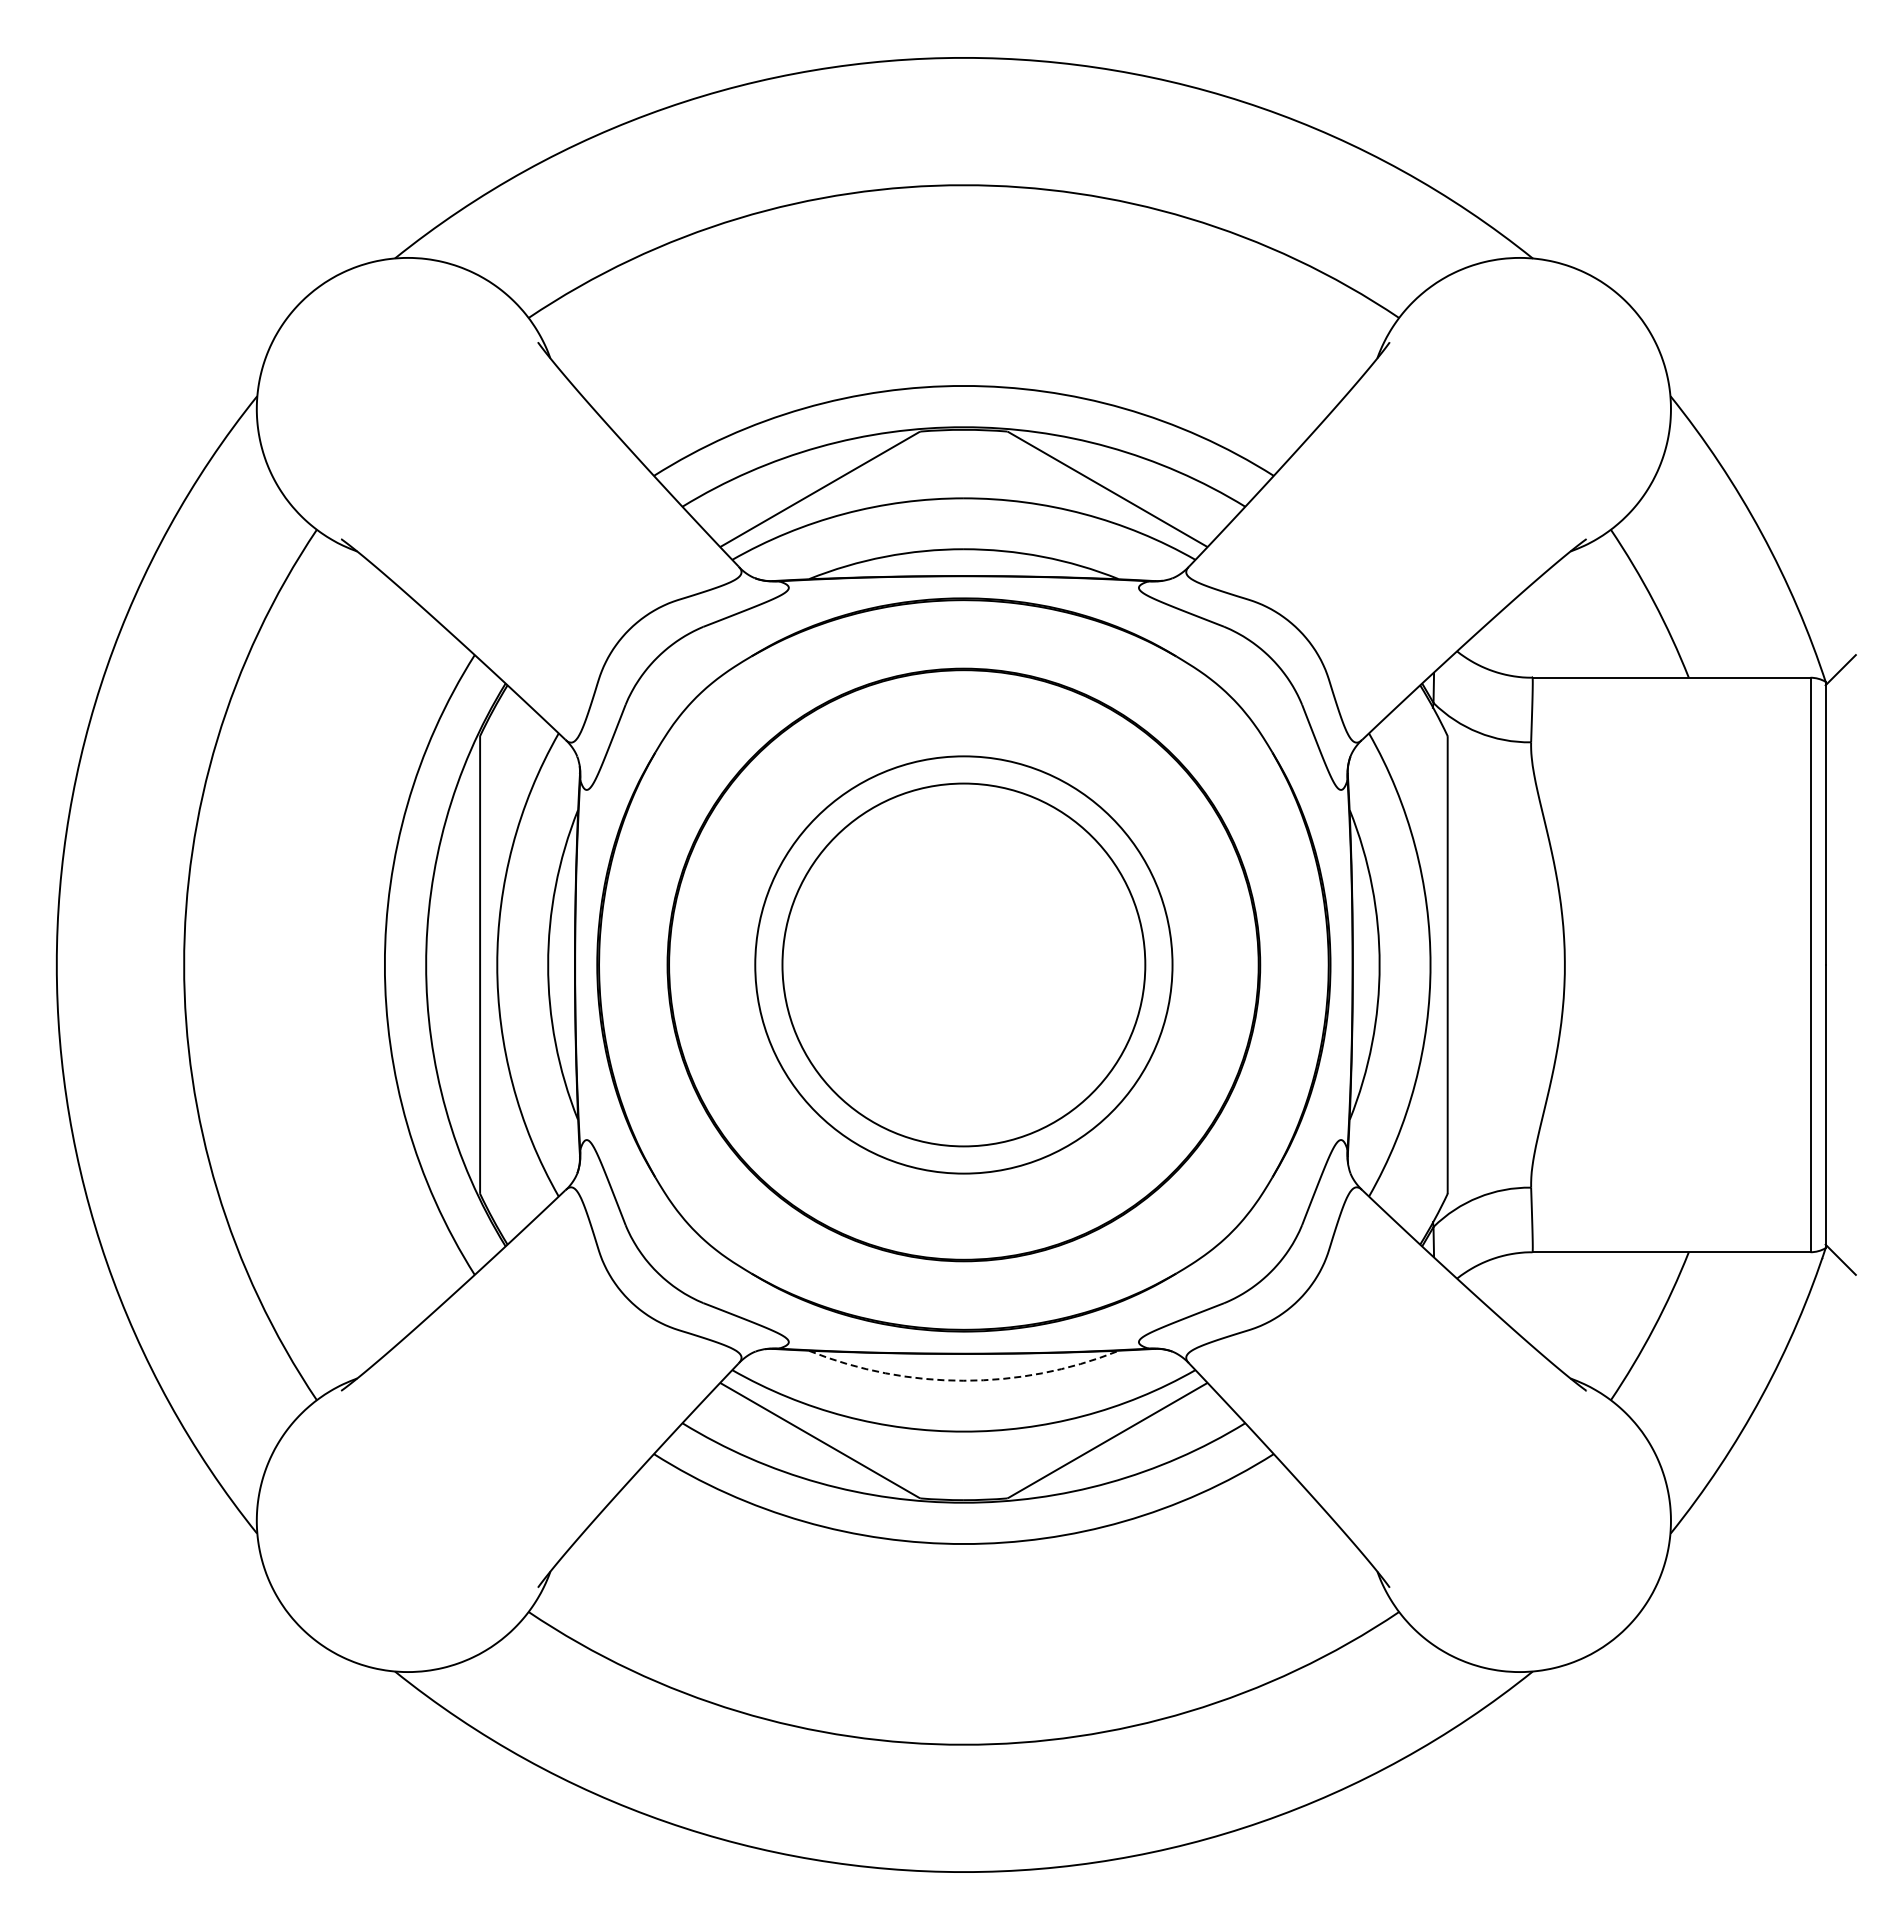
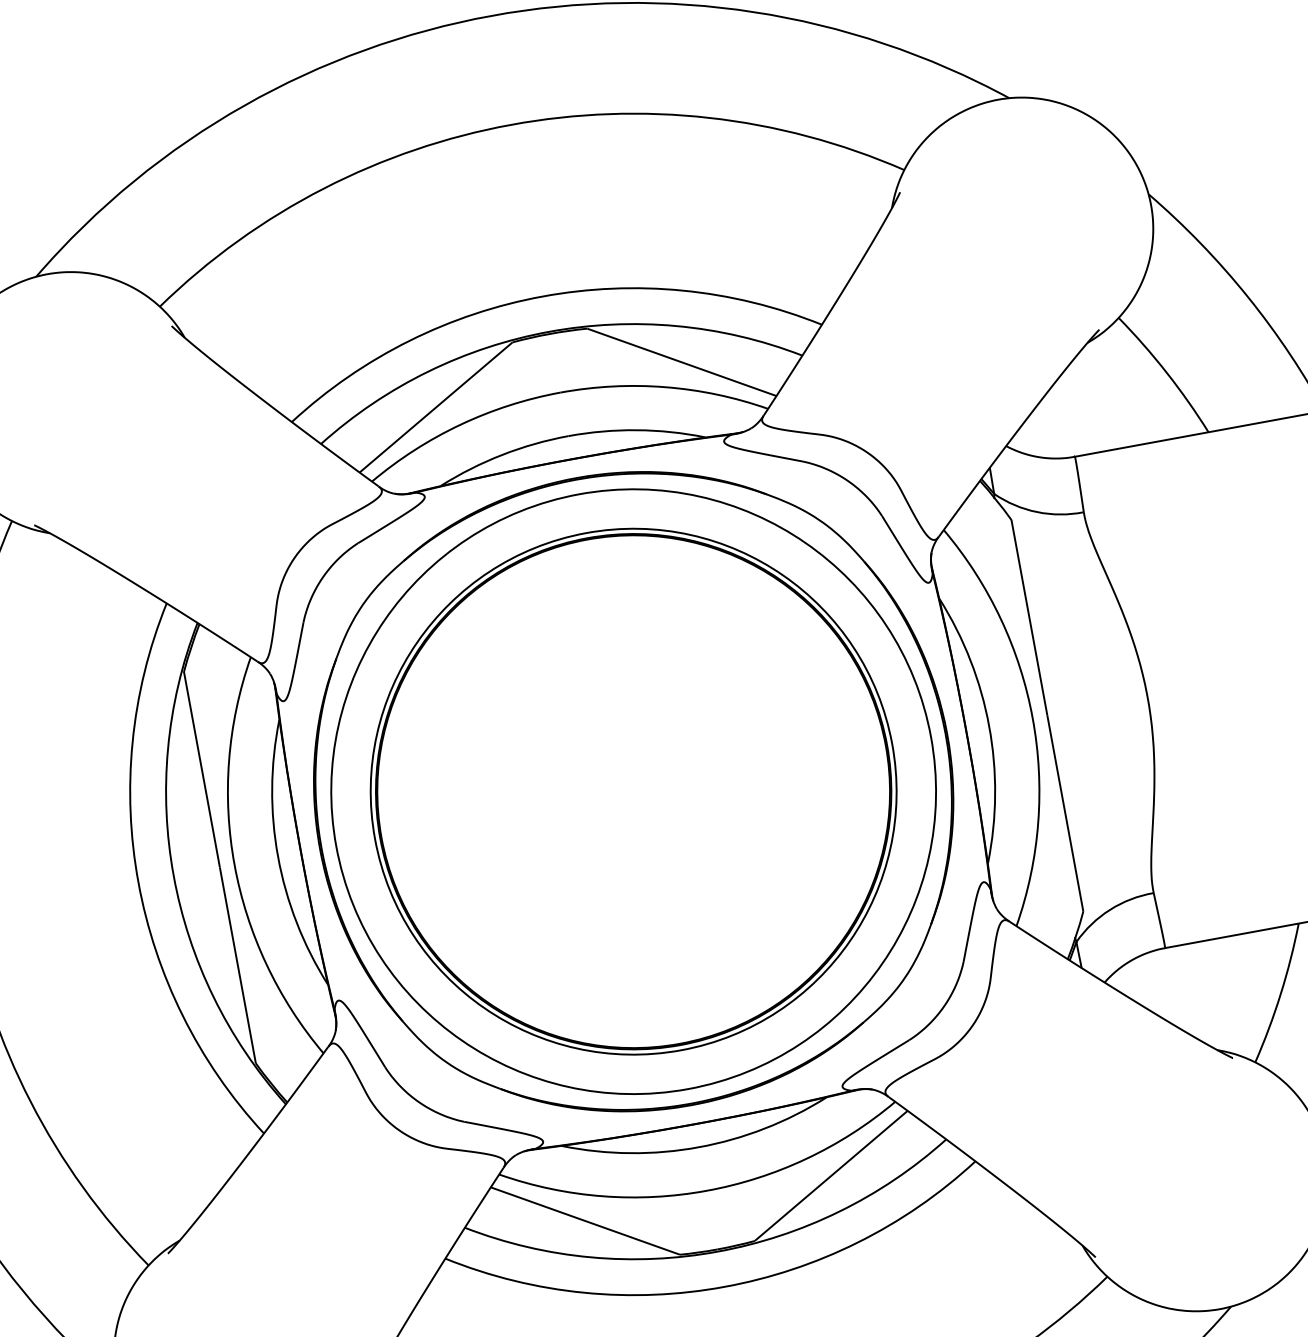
circle: (963, 964) -> (633, 791), size x1.67
circle: (963, 964) -> (633, 791), size x1.67
arc: (963, 1380) -> (698, 1147), dashed -> solid

